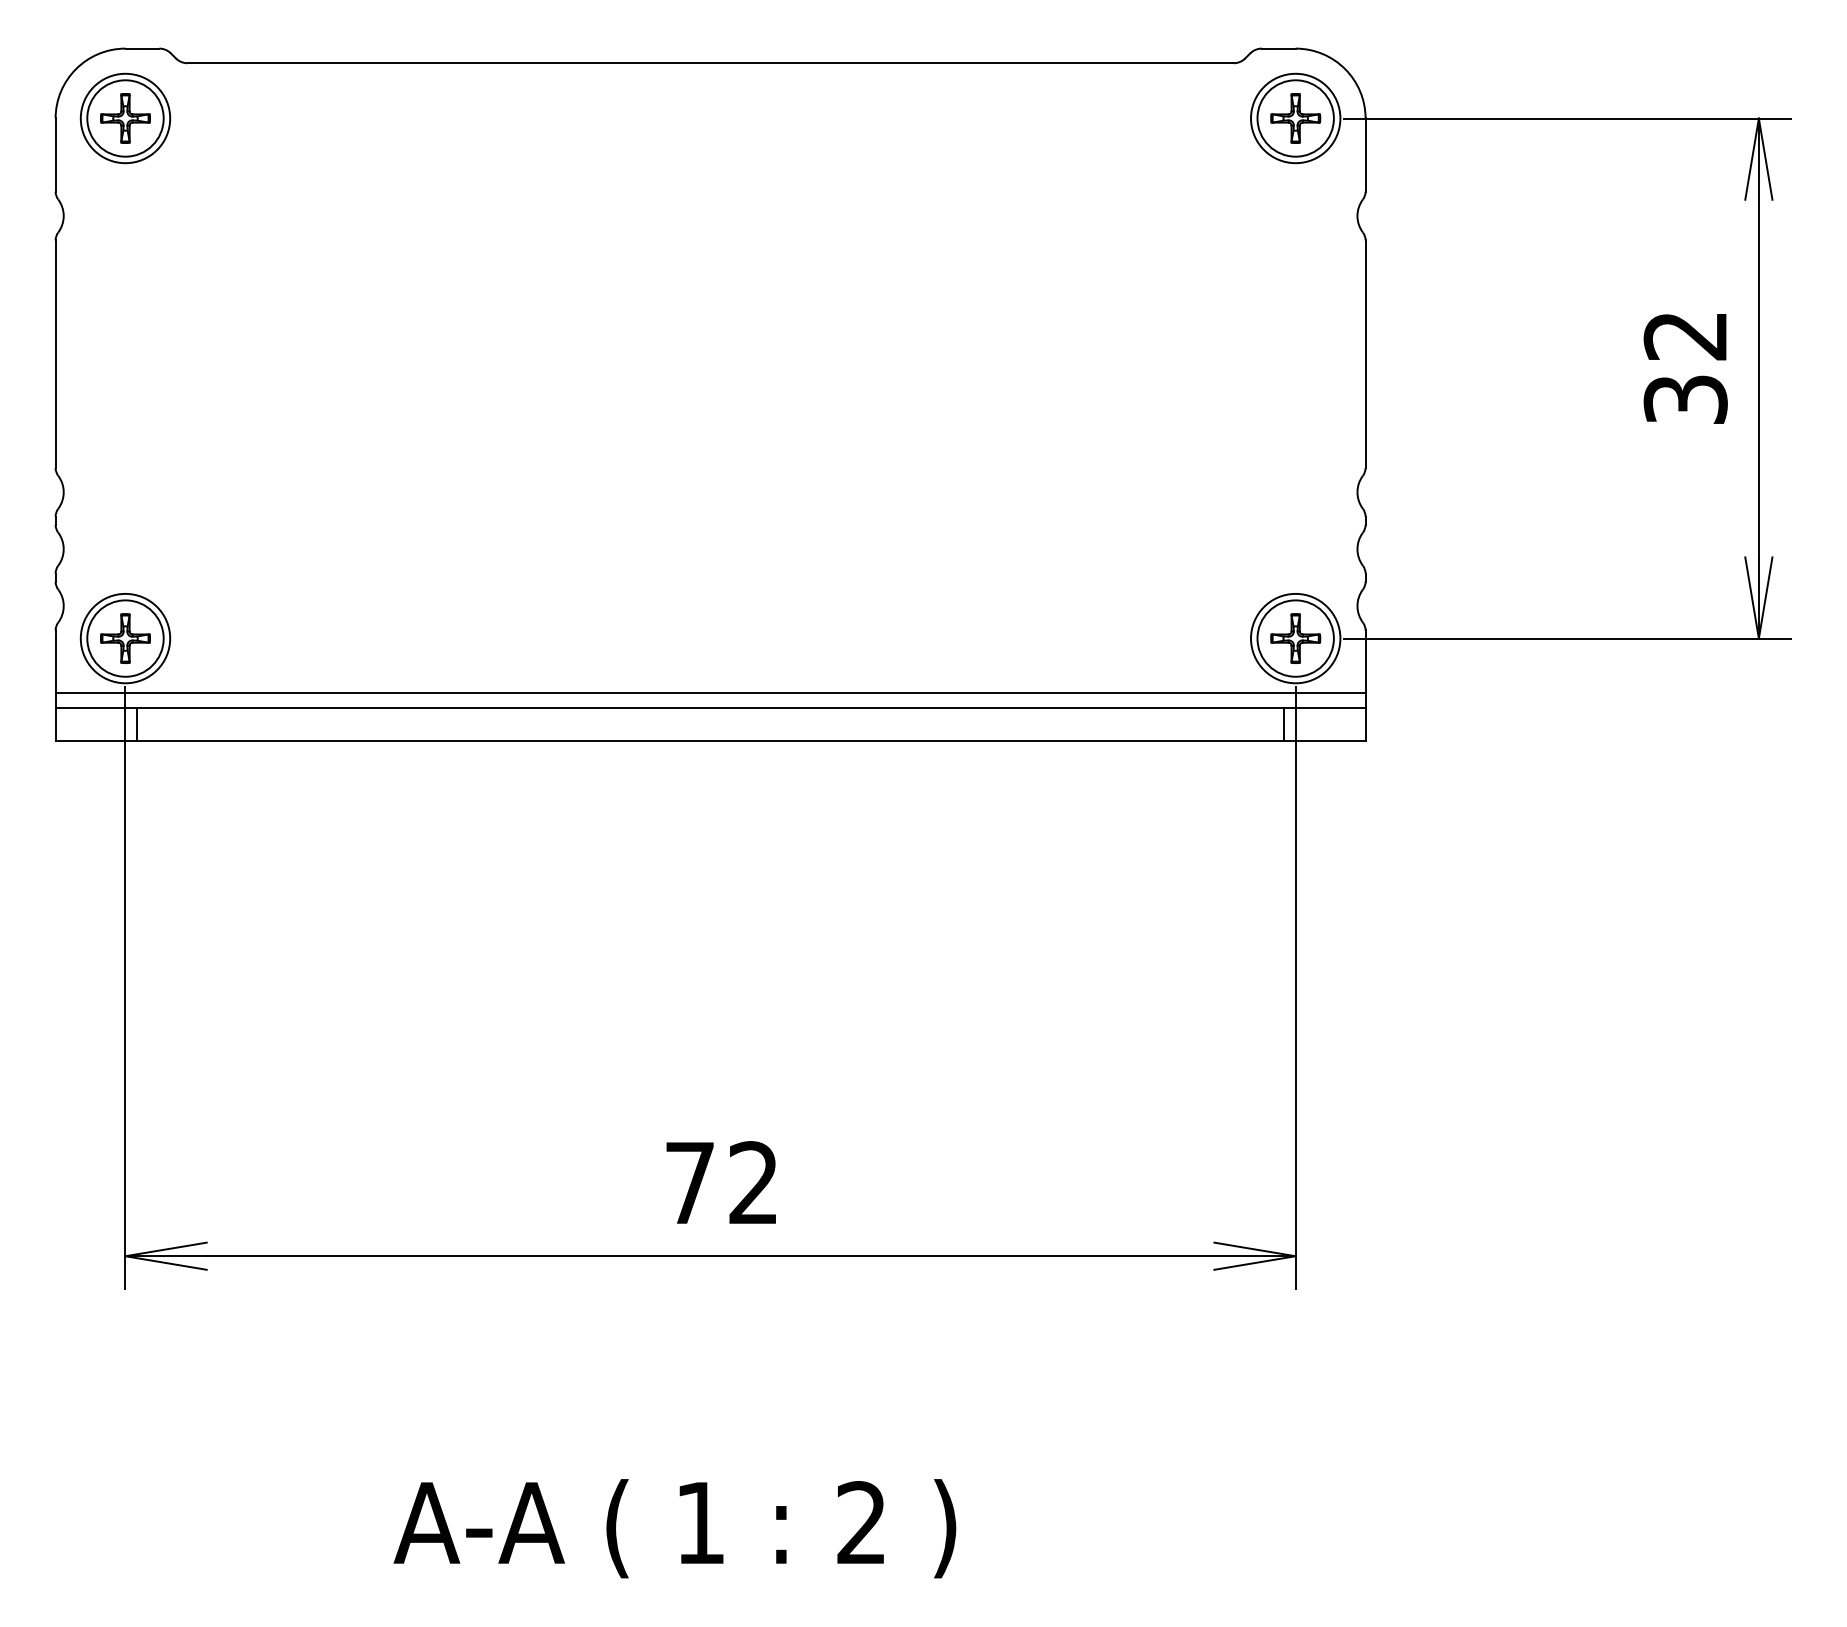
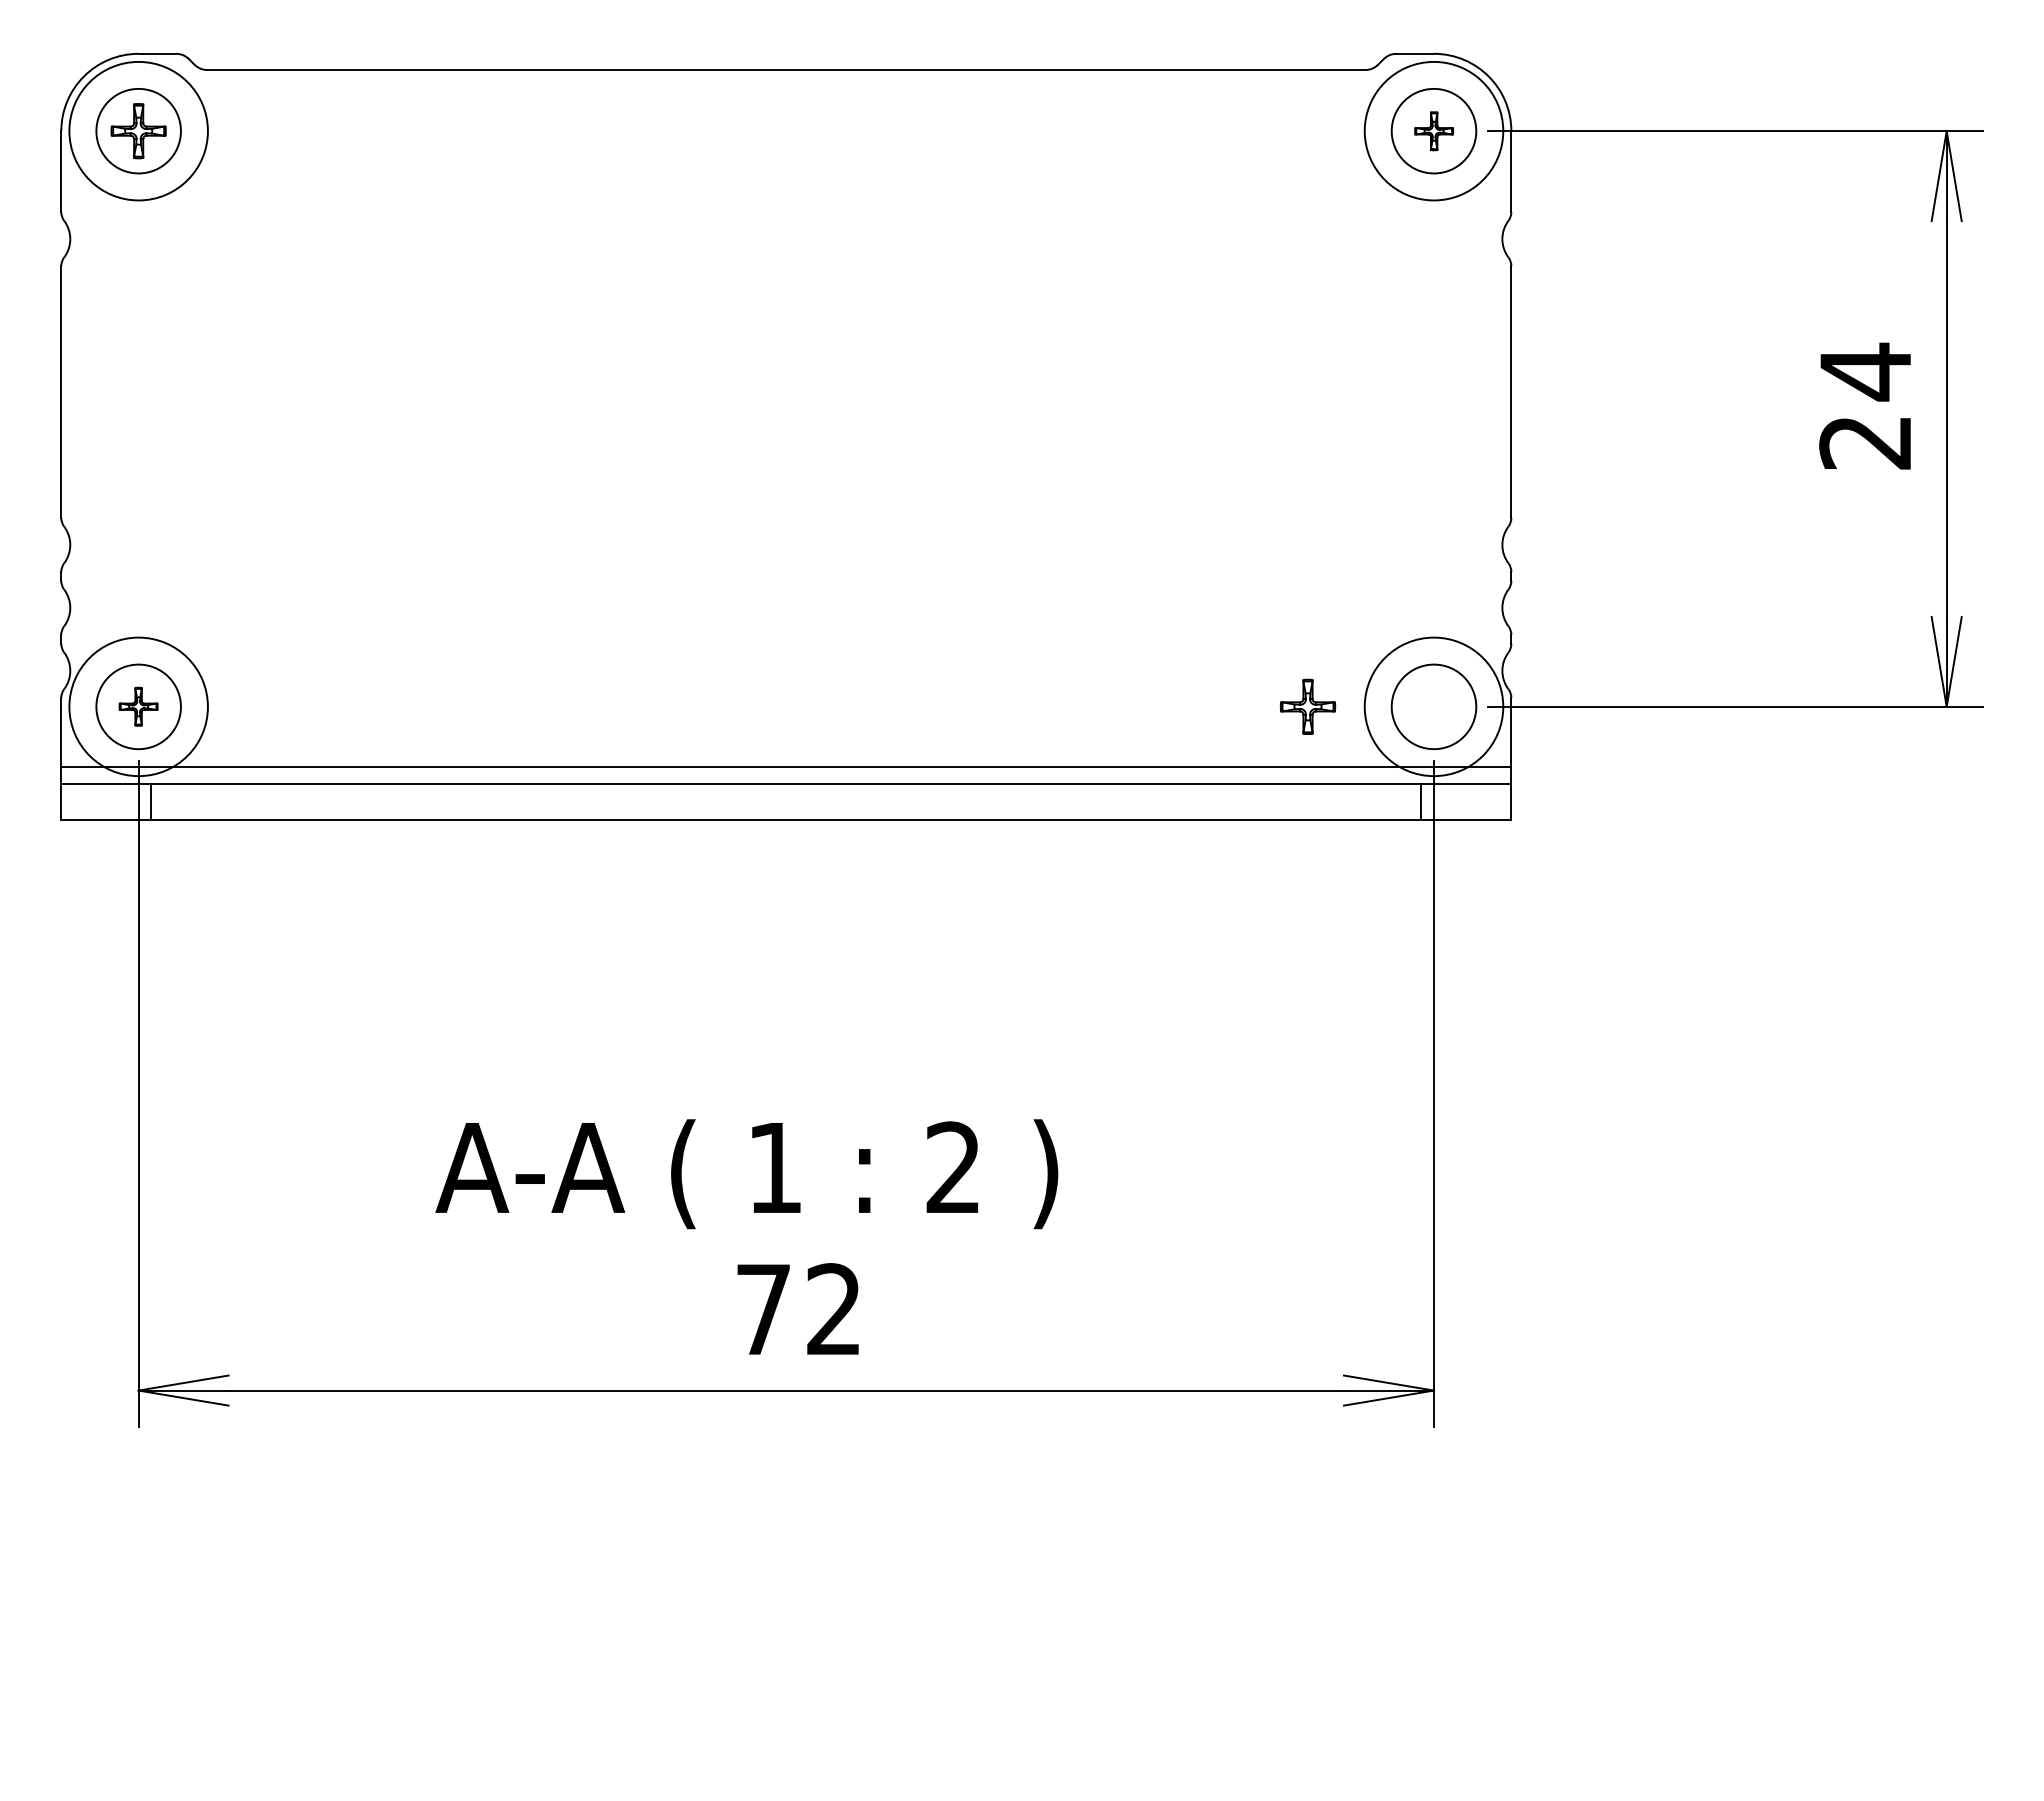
circle: (125, 117) -> (138, 130), size x1.4
circle: (1295, 117) -> (1433, 130), size x1.4
part: (1296, 118) -> (1434, 131), size x0.7
text: (1685, 366) -> (1865, 405), 32 -> 24
circle: (125, 638) -> (138, 706), size x1.4
part: (125, 638) -> (138, 706), size x0.7
circle: (1295, 638) -> (1433, 706), size x1.4
part: (1296, 638) -> (1308, 706), moved
text: (674, 1528) -> (746, 1174), moved

